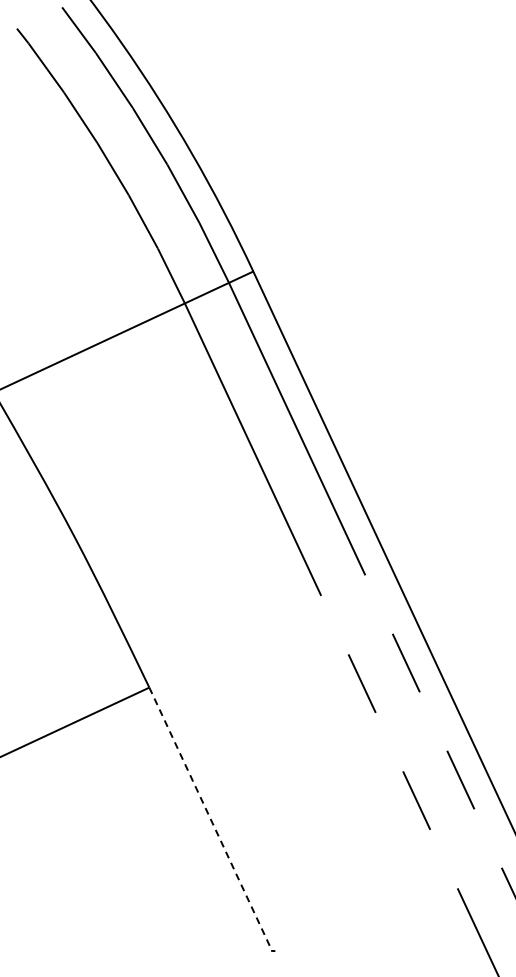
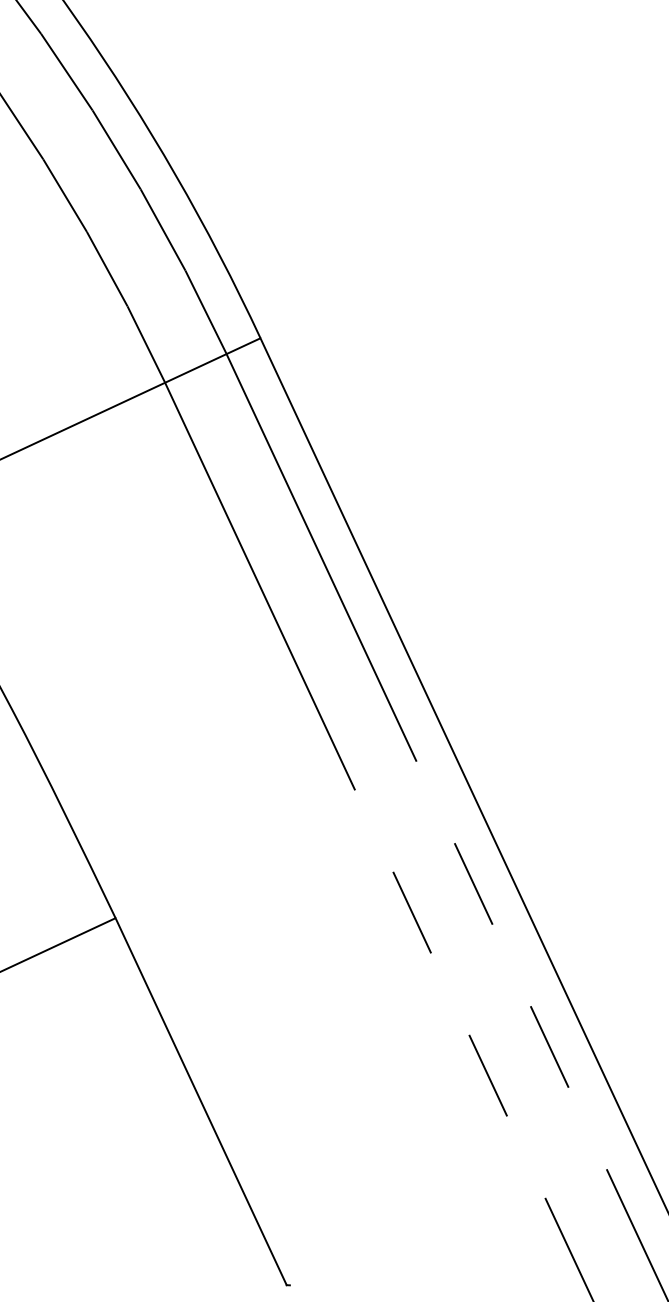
line: (210, 819) -> (200, 1101), dashed -> solid

